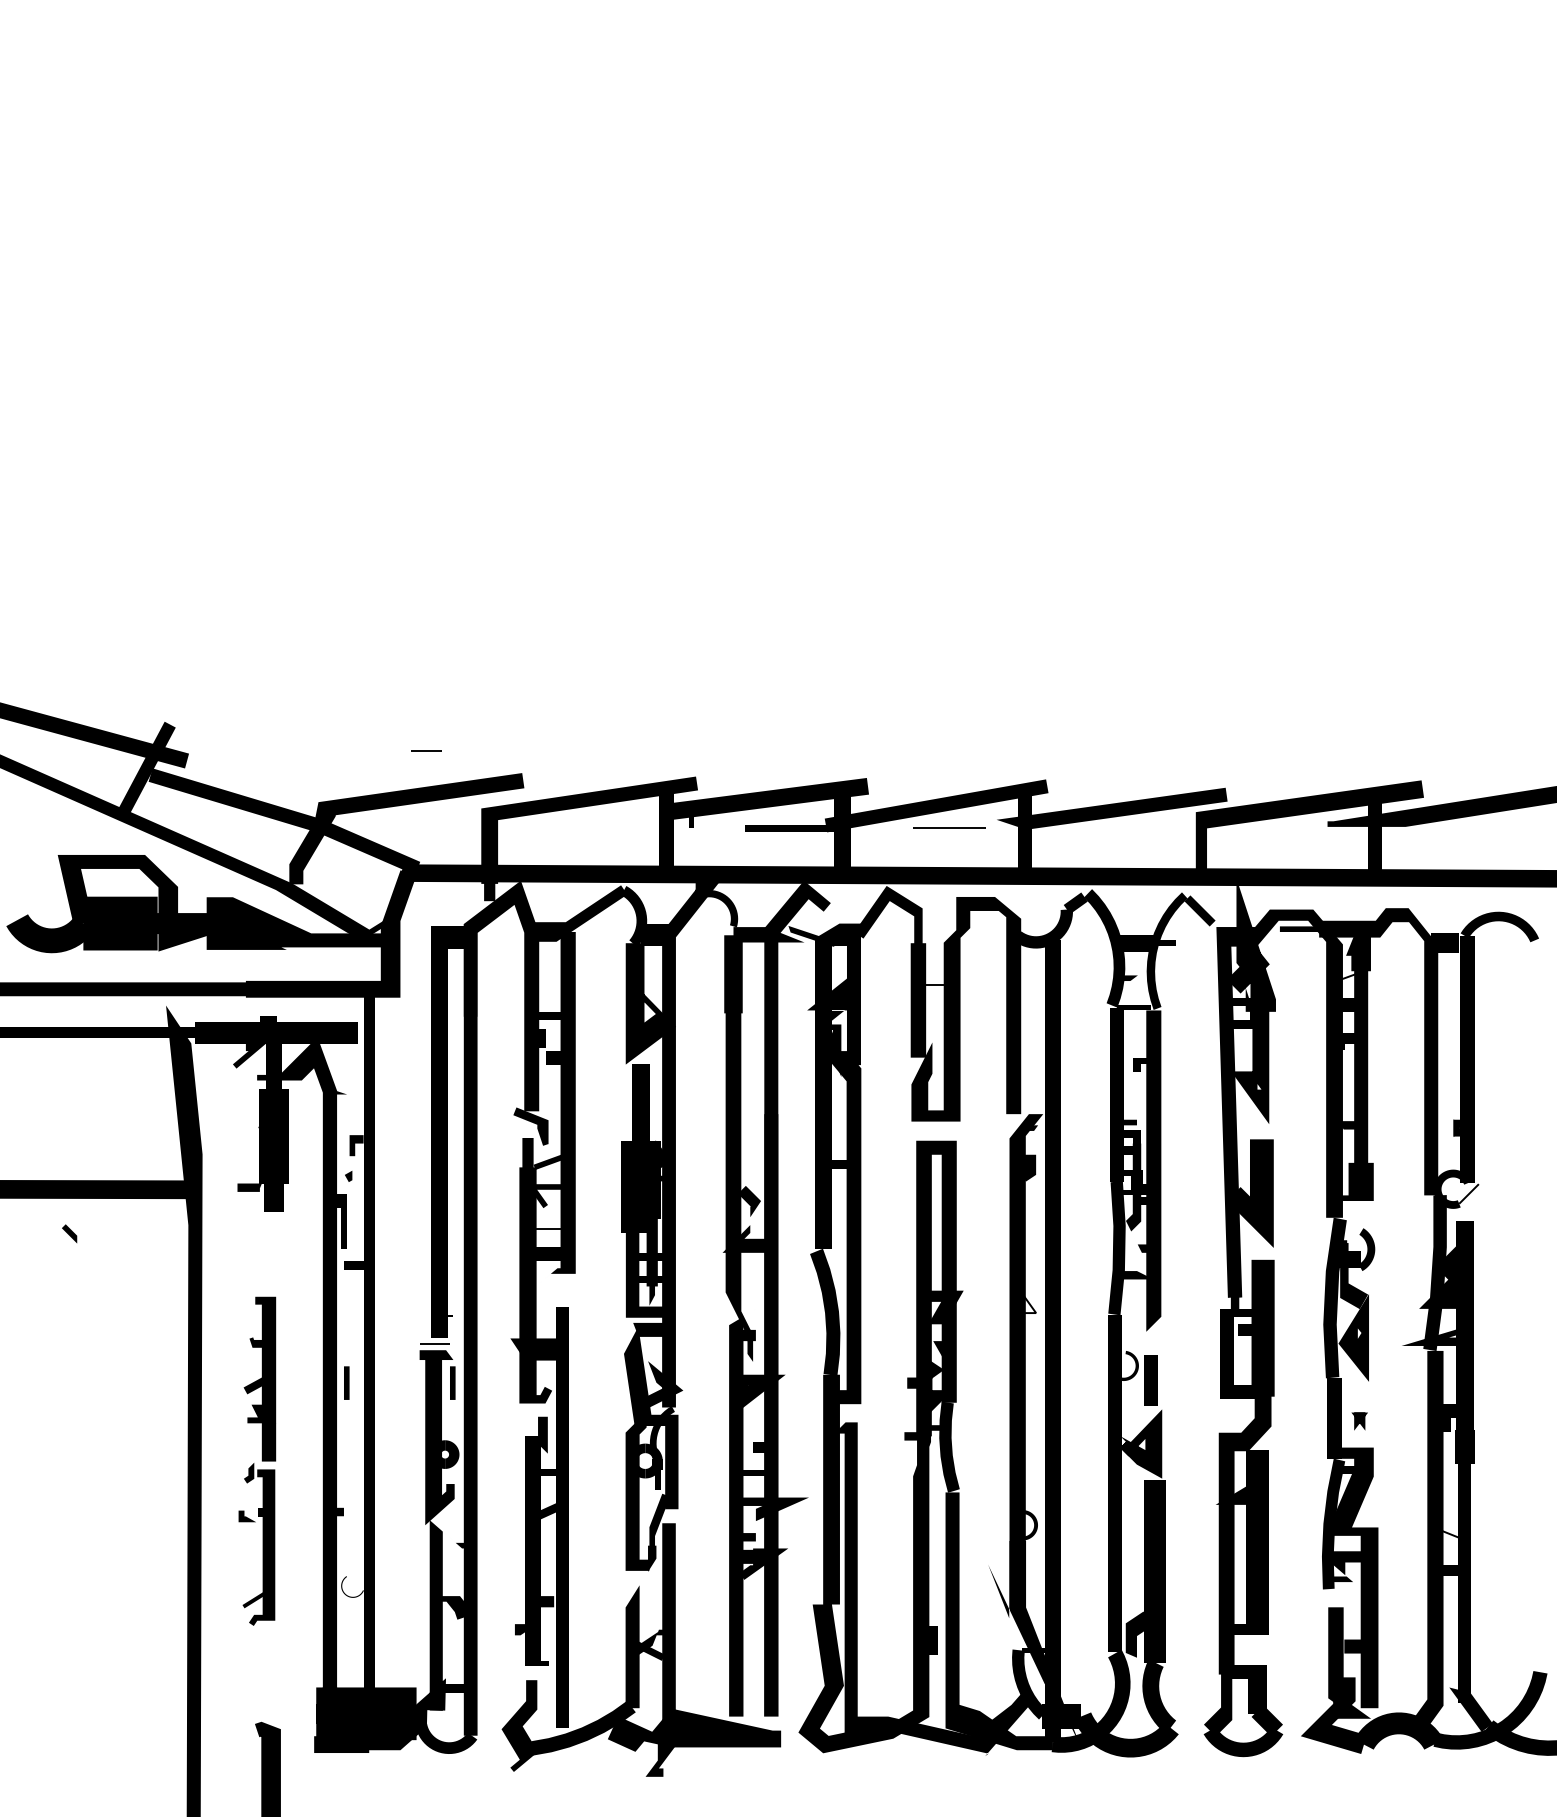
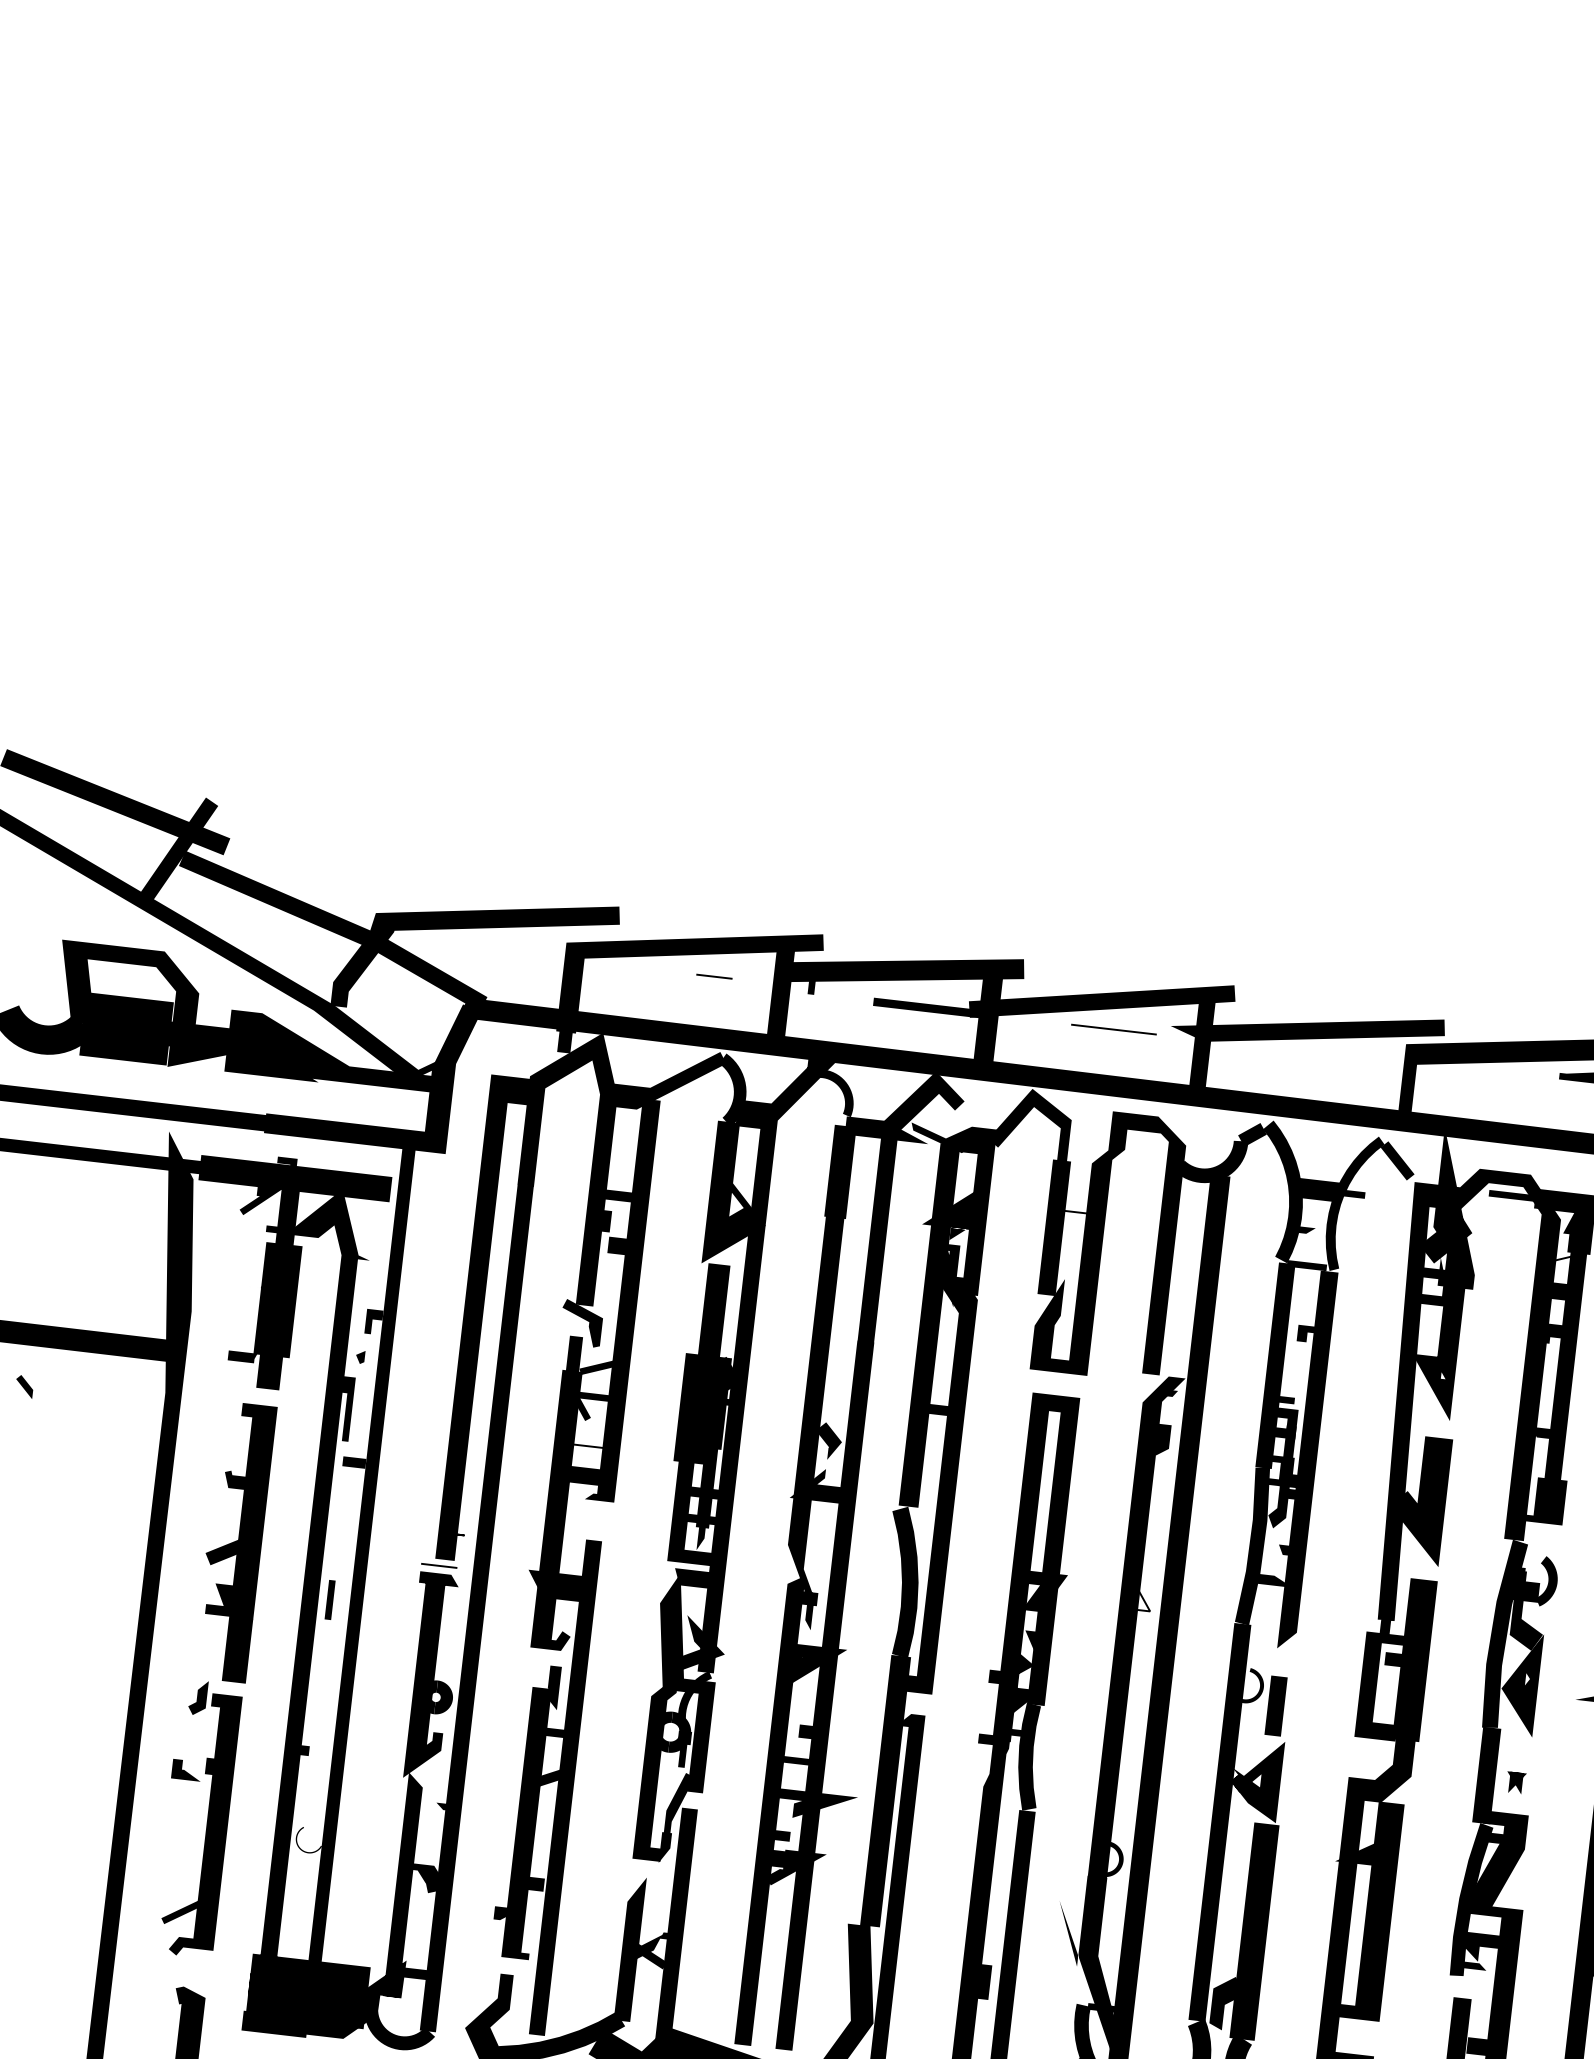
line: (426, 750) -> (714, 976), moved
line: (452, 1382) -> (454, 1613), removed
part: (257, 1461) -> (214, 1679), size x1.43

